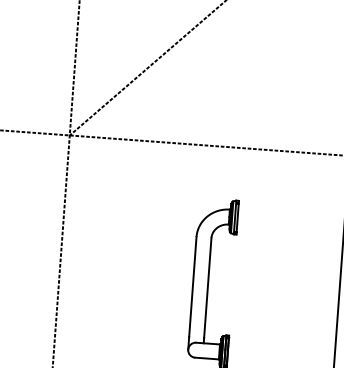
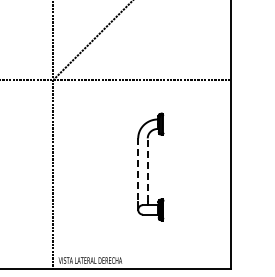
line: (193, 287) -> (138, 170), solid -> dashed
line: (207, 288) -> (147, 170), solid -> dashed

